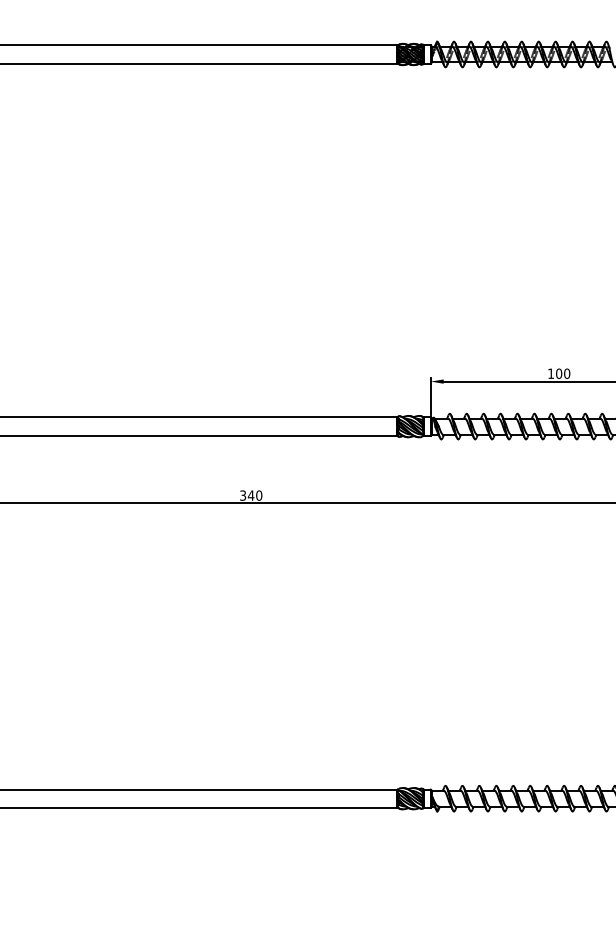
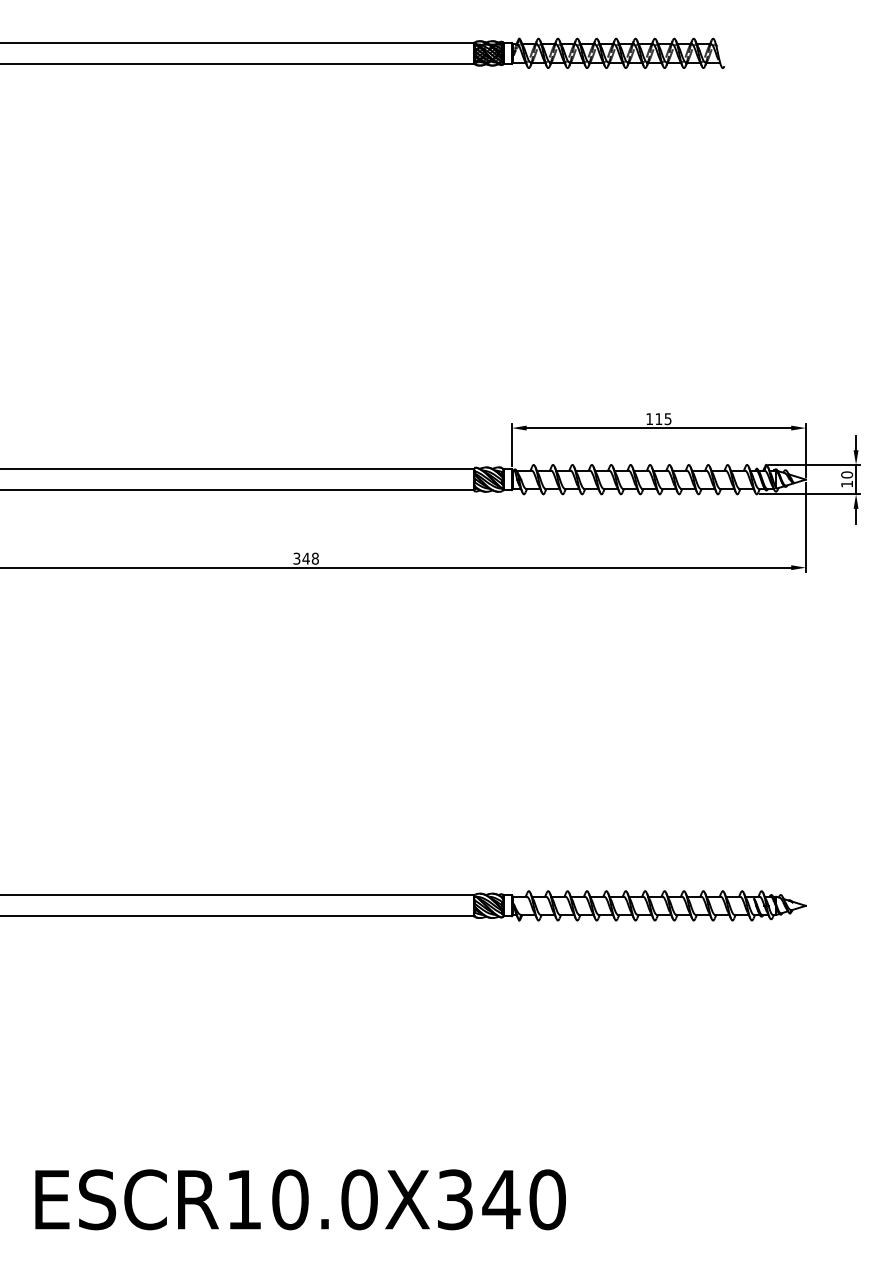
text: (563, 374) -> (663, 419), 100 -> 115
text: (258, 495) -> (314, 558), 340 -> 348

